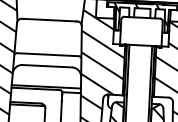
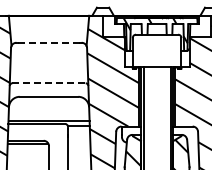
line: (49, 19) -> (48, 42), solid -> dashed
line: (48, 54) -> (49, 83), solid -> dashed

